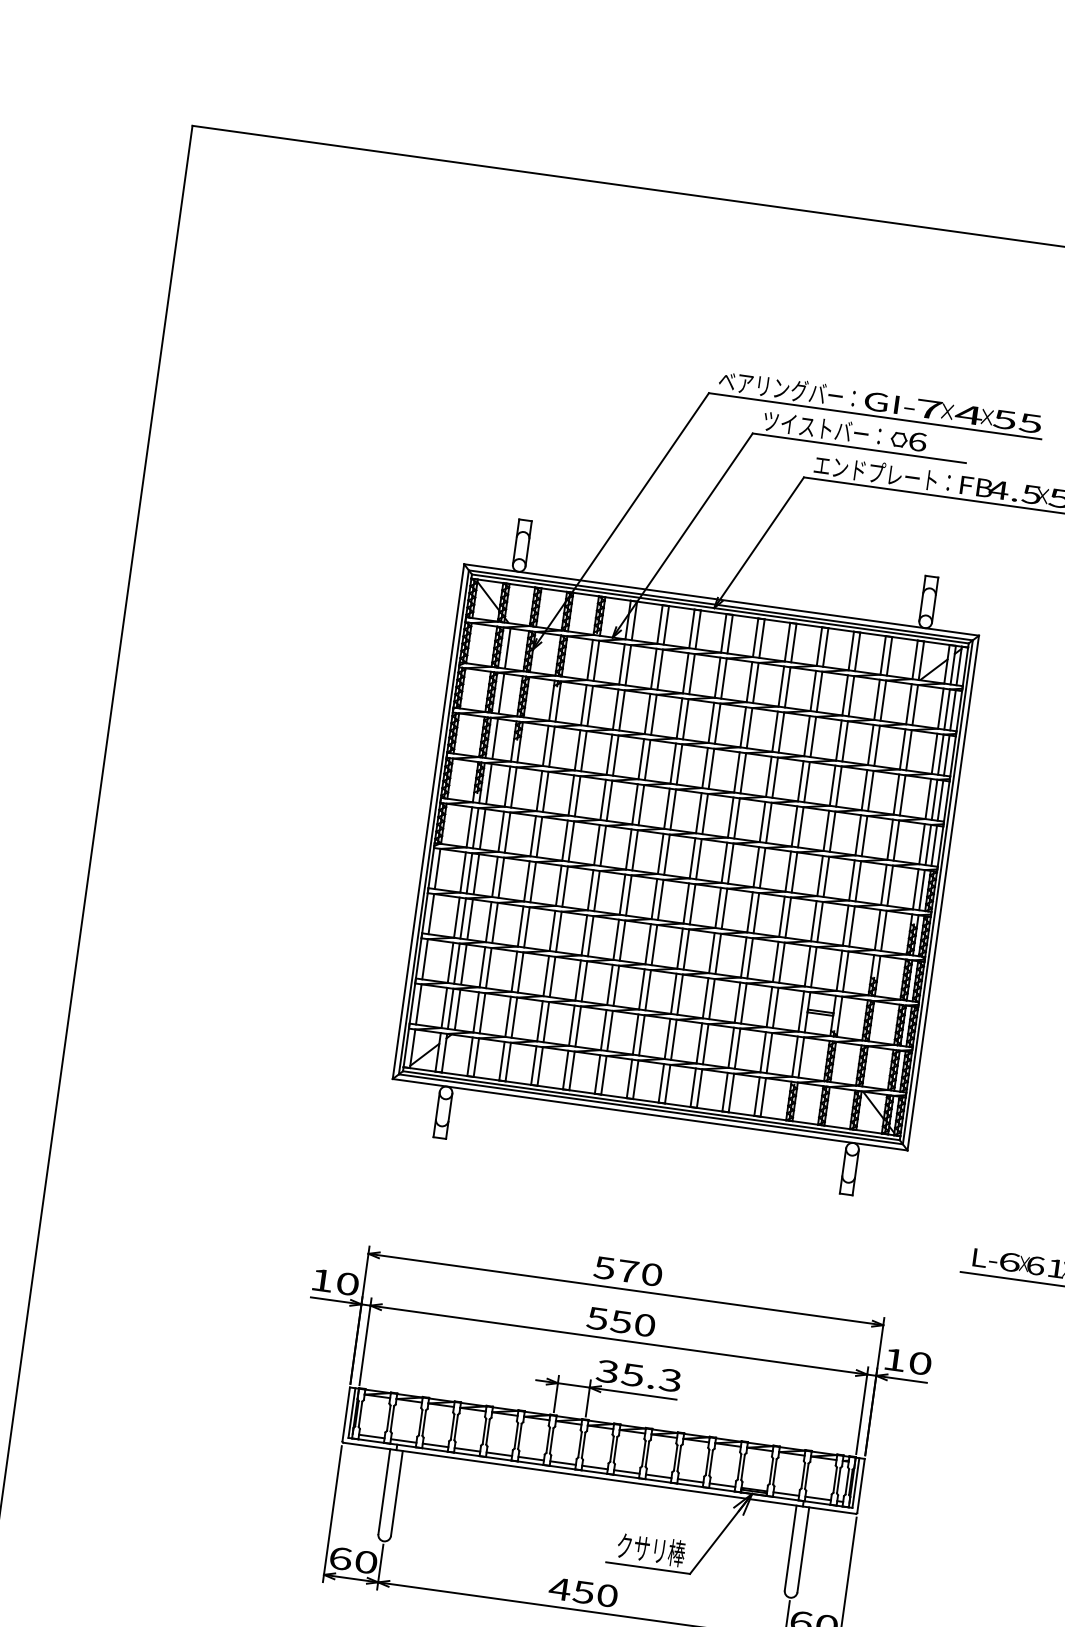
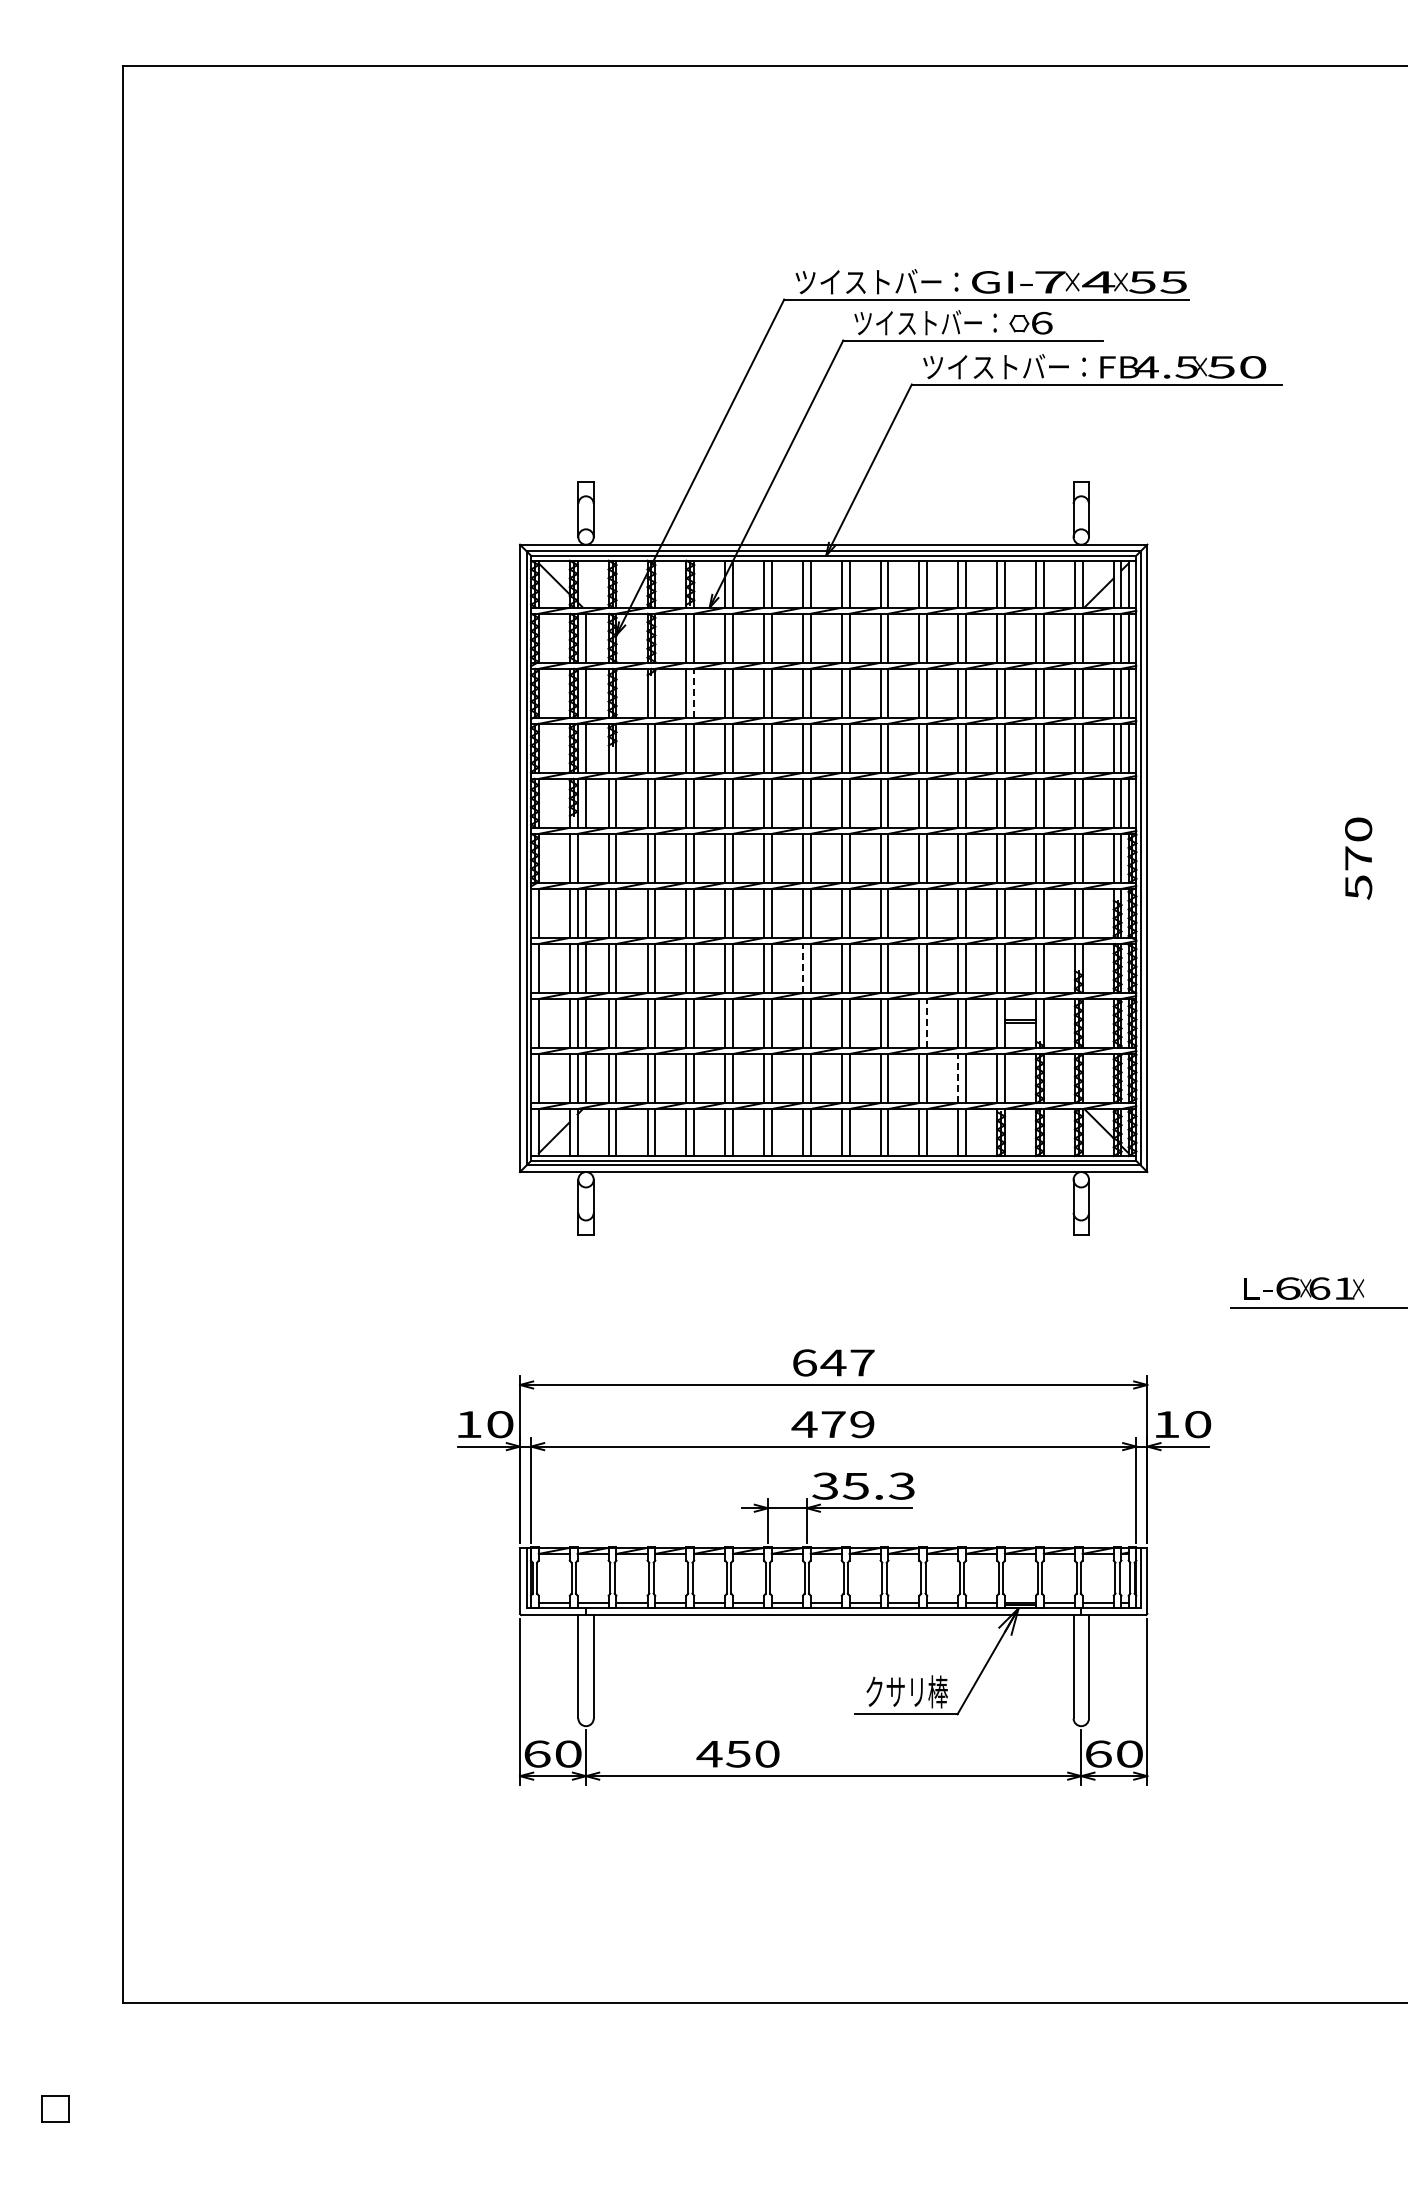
text: (786, 388) -> (876, 281), ベアリングバー： -> ツイストバー：
text: (882, 473) -> (1004, 366), エンドプレート： -> ツイストバー：
line: (590, 705) -> (694, 692), solid -> dashed
line: (483, 829) -> (586, 858), removed
line: (648, 943) -> (803, 967), solid -> dashed
line: (744, 1002) -> (927, 1022), solid -> dashed
line: (763, 1052) -> (958, 1078), solid -> dashed
text: (628, 1271) -> (833, 1362), 570 -> 647
text: (620, 1321) -> (832, 1424), 550 -> 479
text: (582, 1591) -> (737, 1753), moved

